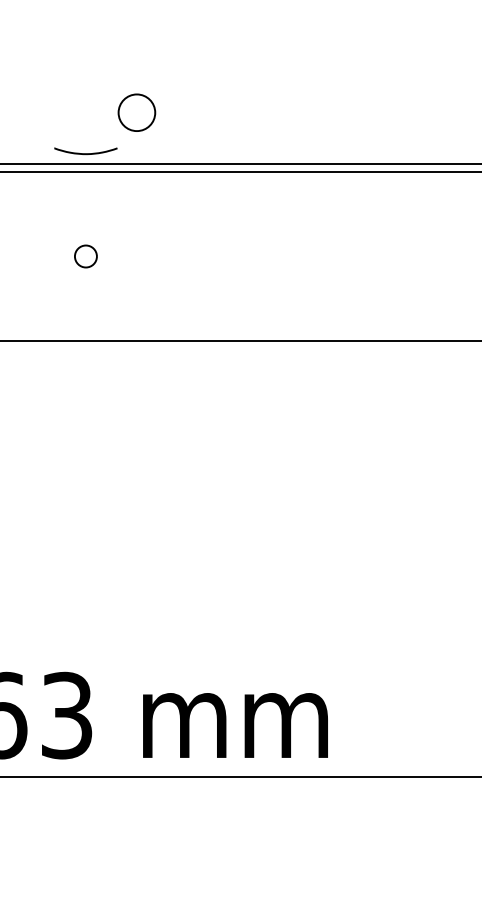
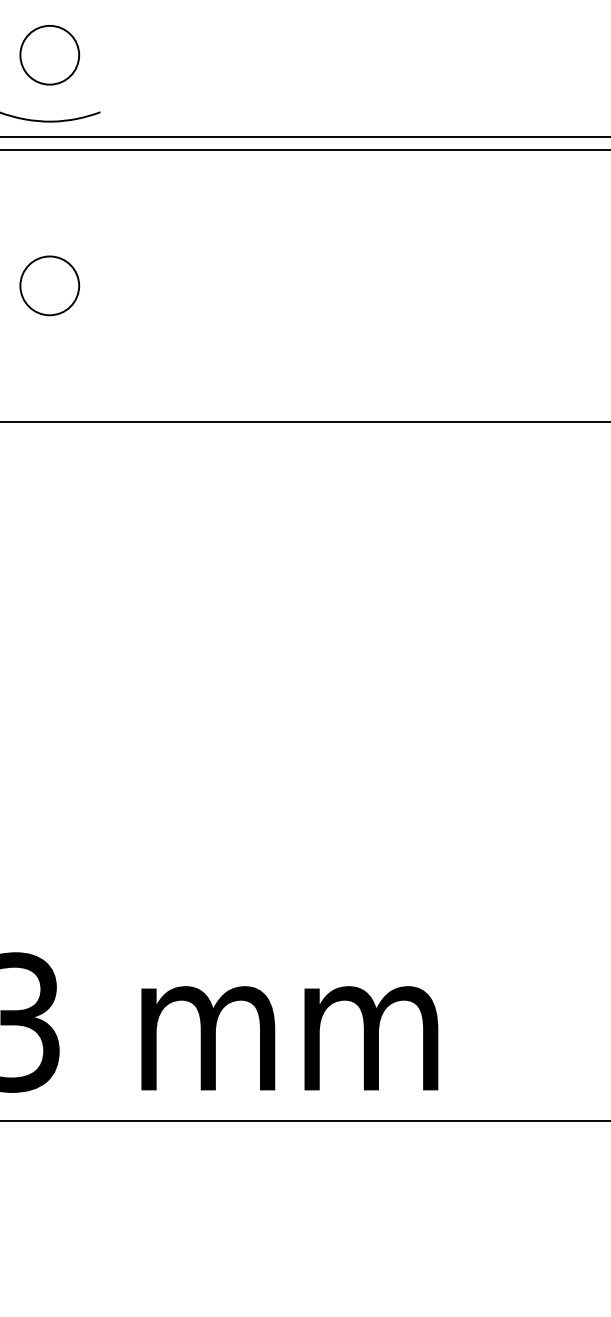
circle: (136, 112) -> (49, 54), moved
circle: (85, 256) -> (49, 285), size x1.67

